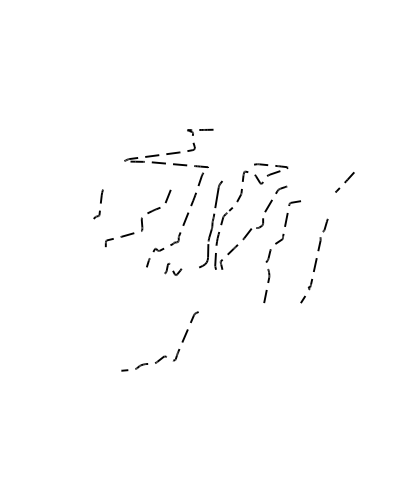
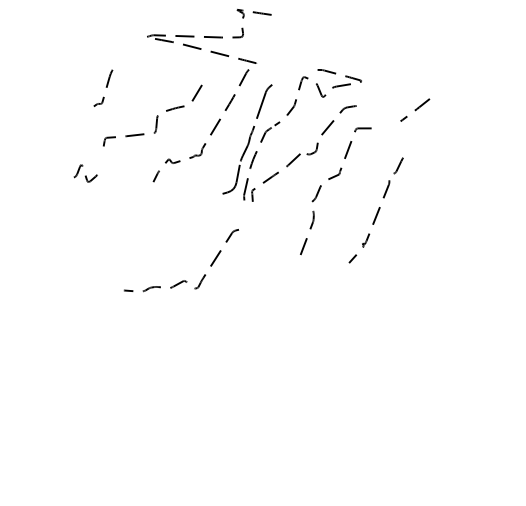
part: (344, 182) -> (414, 110), moved
curve: (173, 270) -> (86, 175), moved
curve: (163, 355) -> (183, 279), moved

